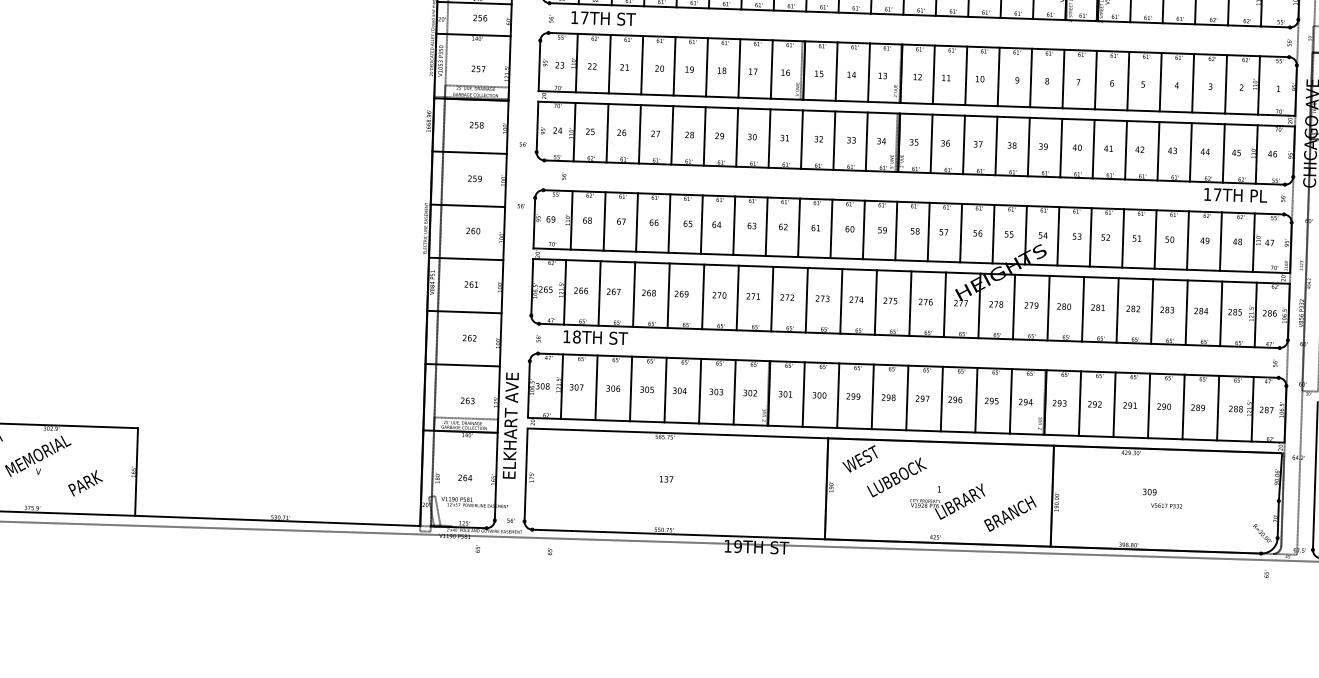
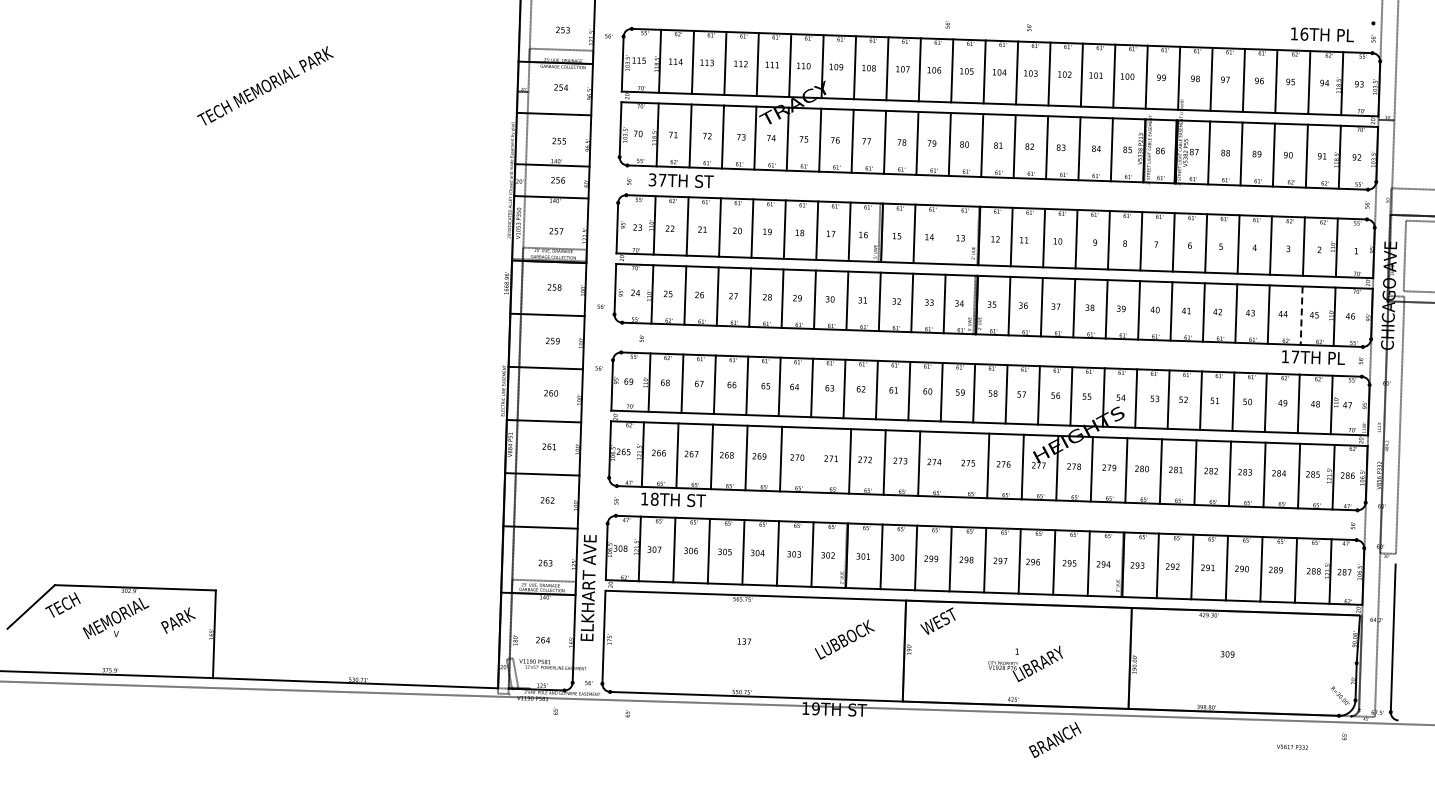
text: (574, 17) -> (652, 179), 17TH -> 37TH
line: (868, 72) -> (946, 234), removed
line: (1223, 154) -> (1301, 316), solid -> dashed
line: (737, 298) -> (815, 460), removed
line: (875, 302) -> (953, 464), removed
text: (896, 477) -> (844, 639), moved
text: (85, 483) -> (178, 620), moved
text: (1166, 505) -> (1292, 746), moved
text: (1009, 514) -> (1054, 740), moved

